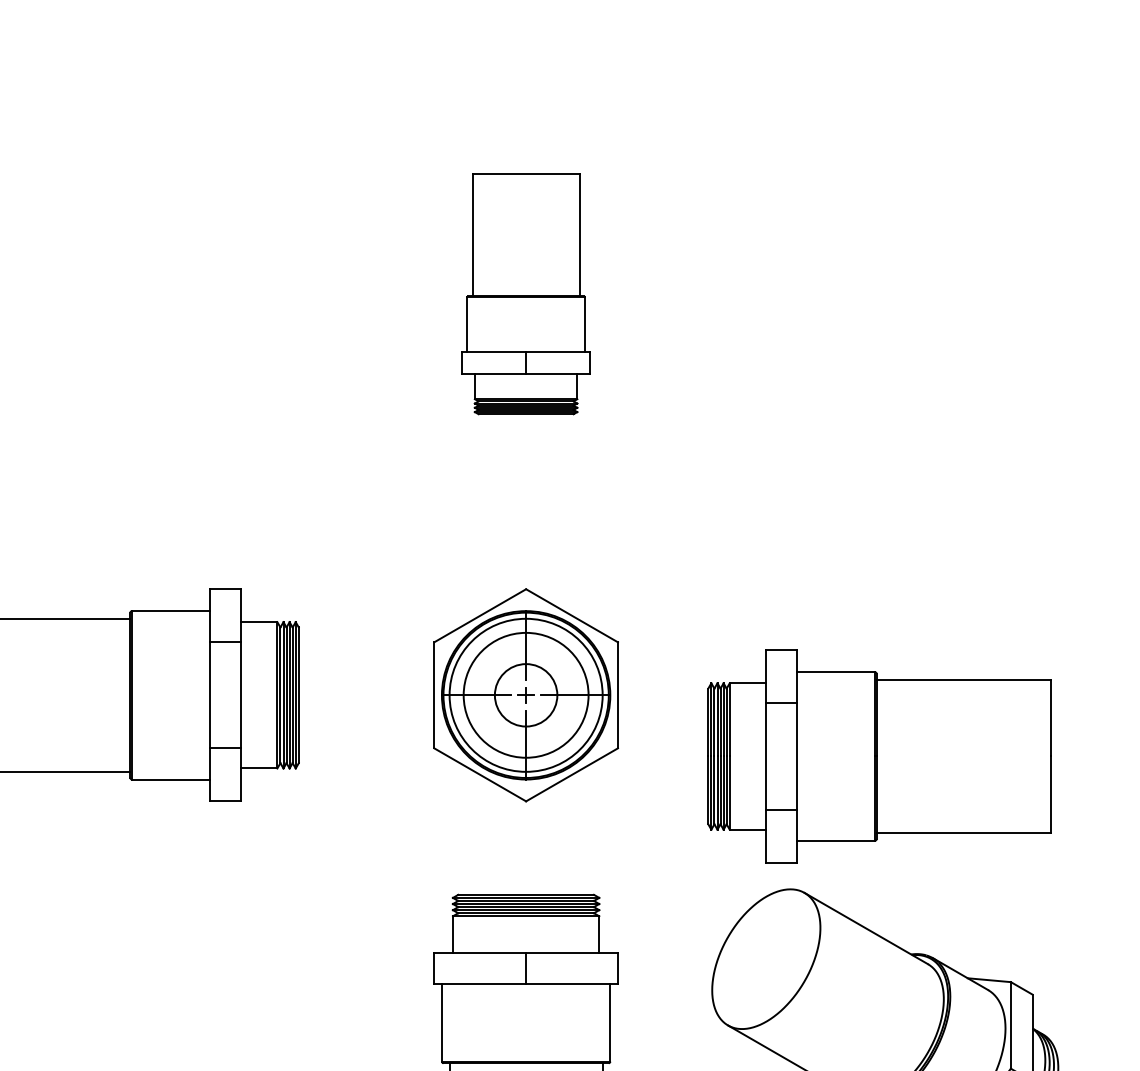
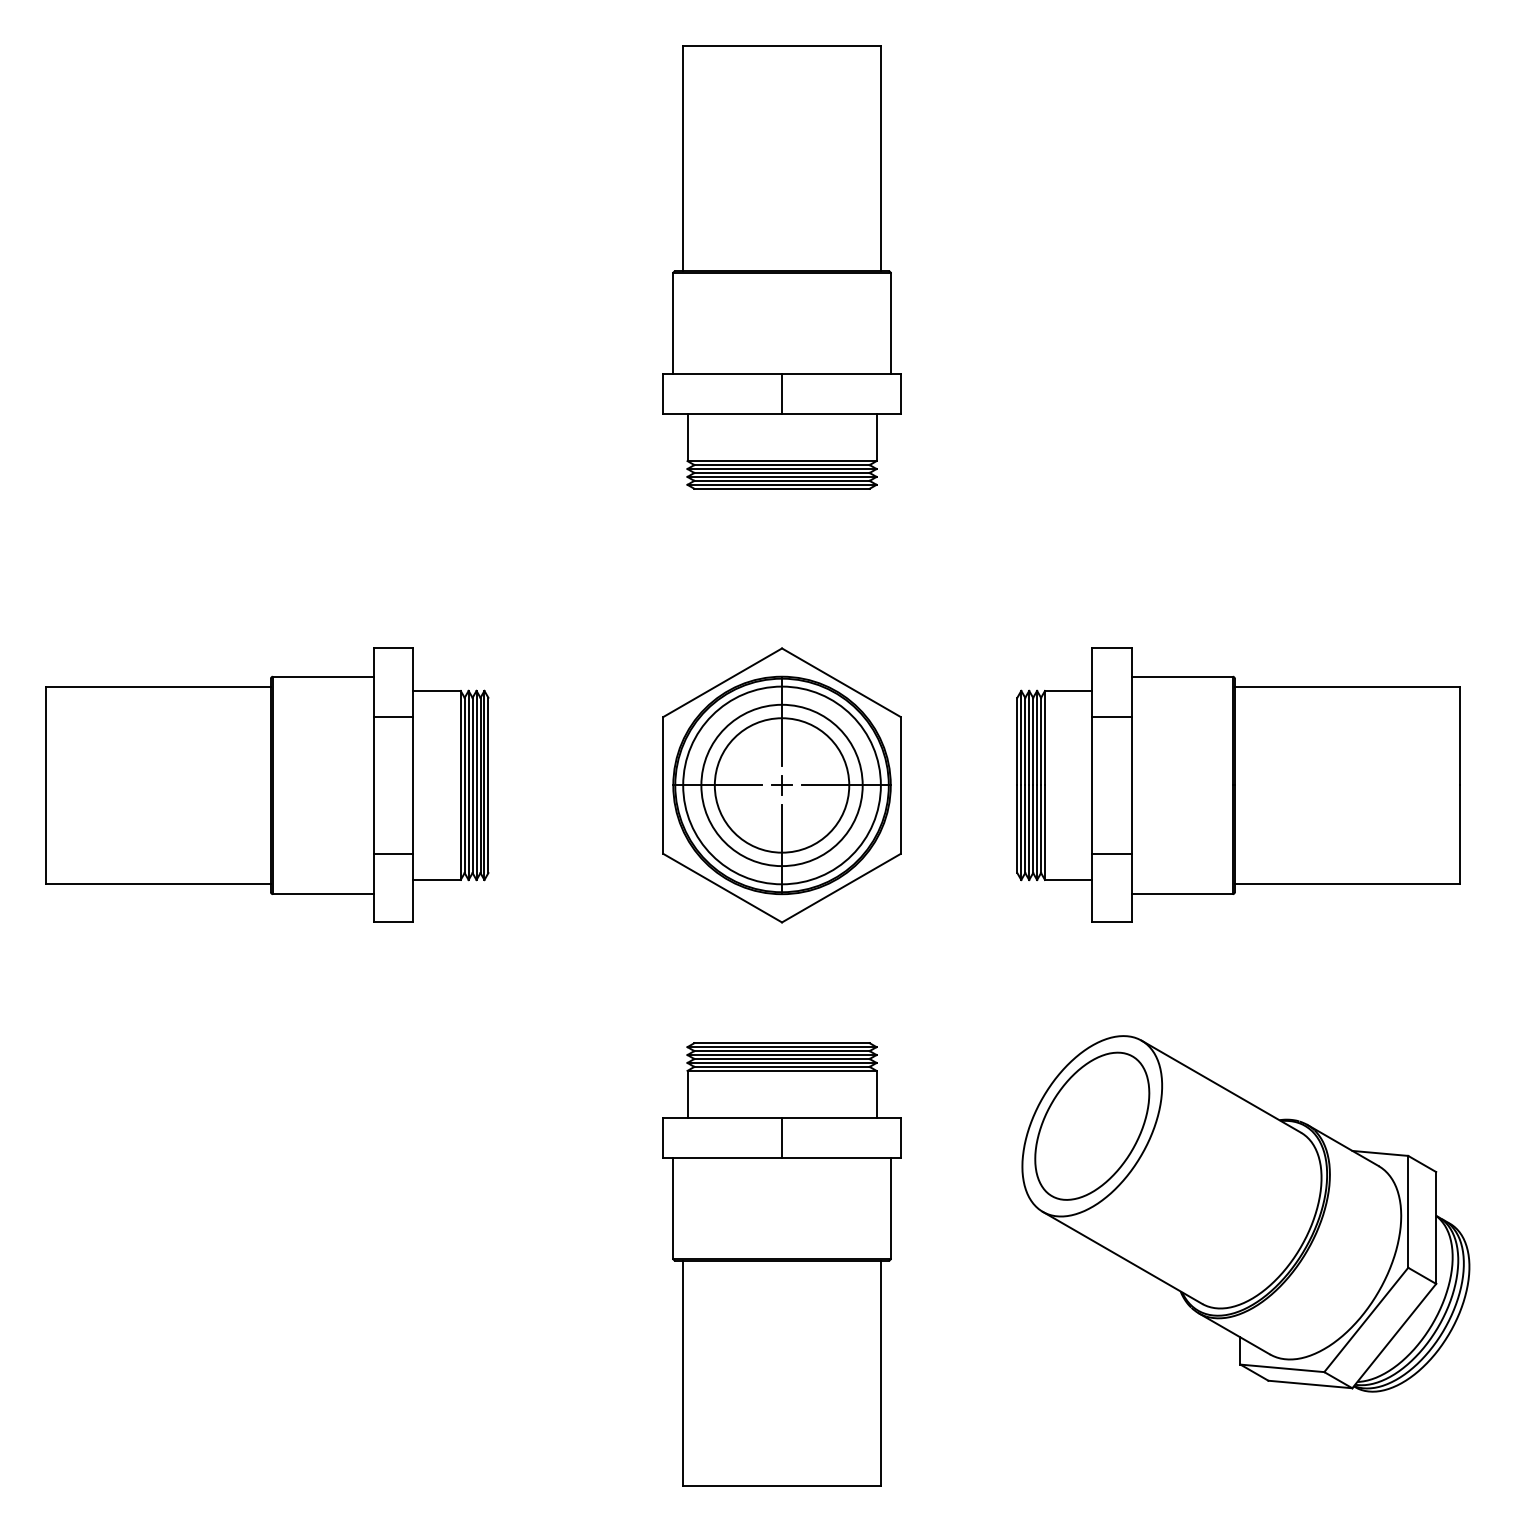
part: (525, 294) -> (781, 267), size x1.43
circle: (525, 695) -> (781, 785), size x1.67
part: (879, 755) -> (1238, 784), moved
part: (766, 958) -> (1092, 1125), added

